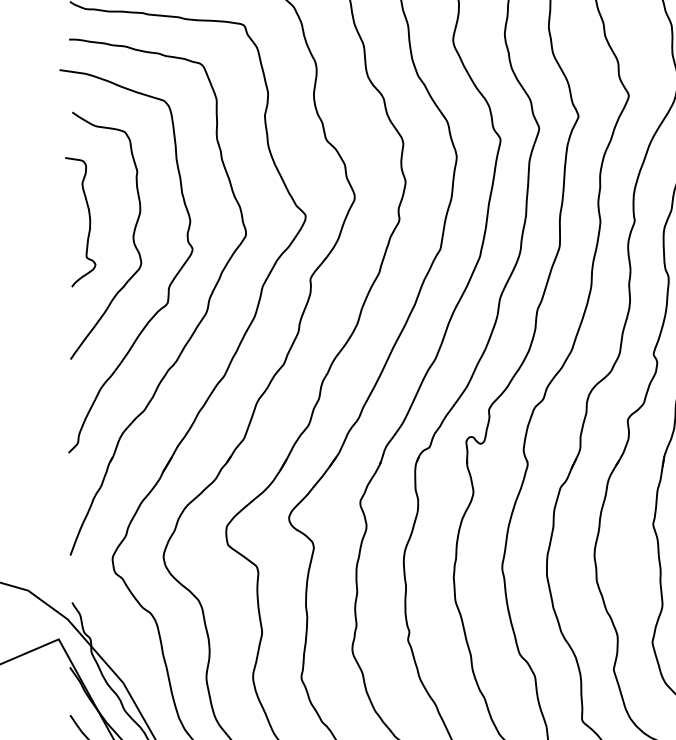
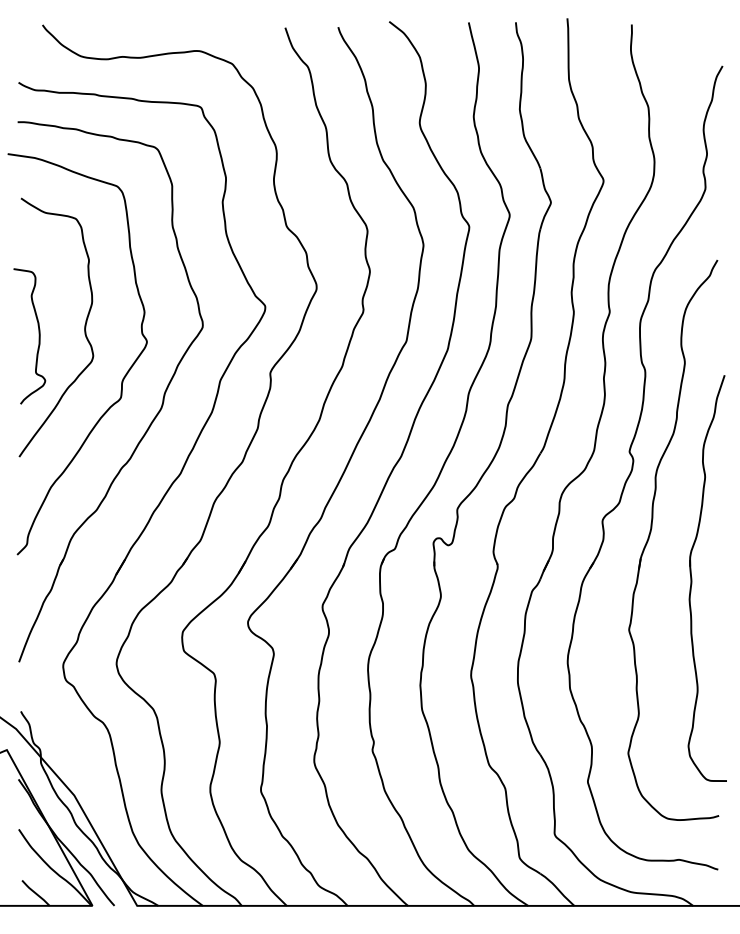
curve: (88, 222) -> (38, 336), moved

